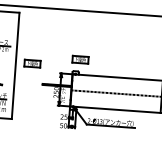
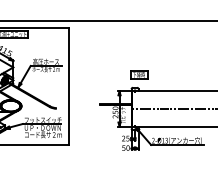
part: (32, 63) -> (87, 82), removed

